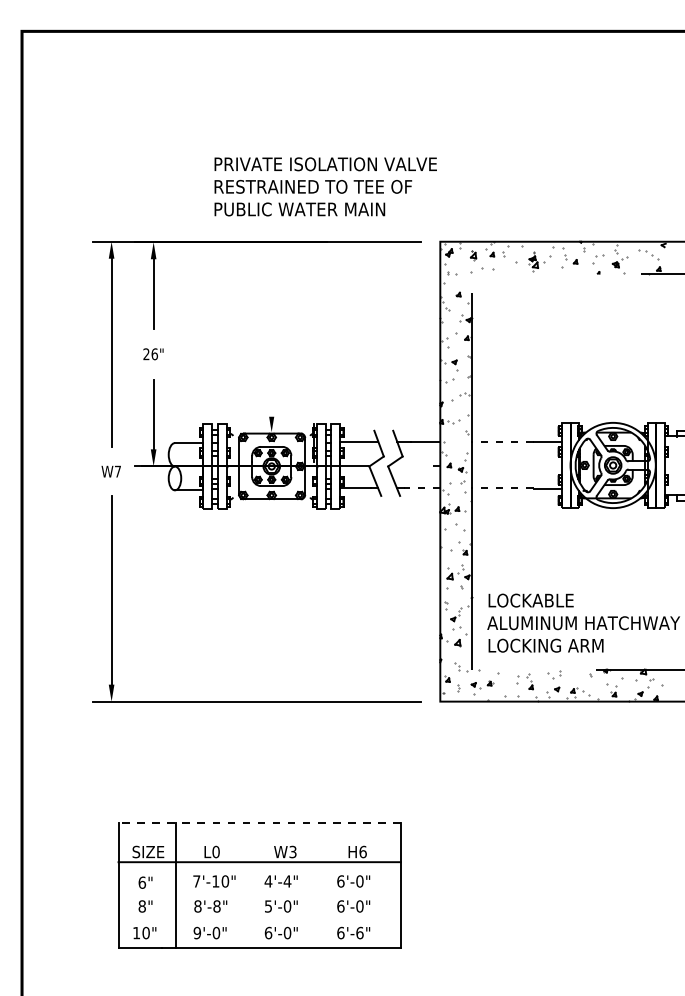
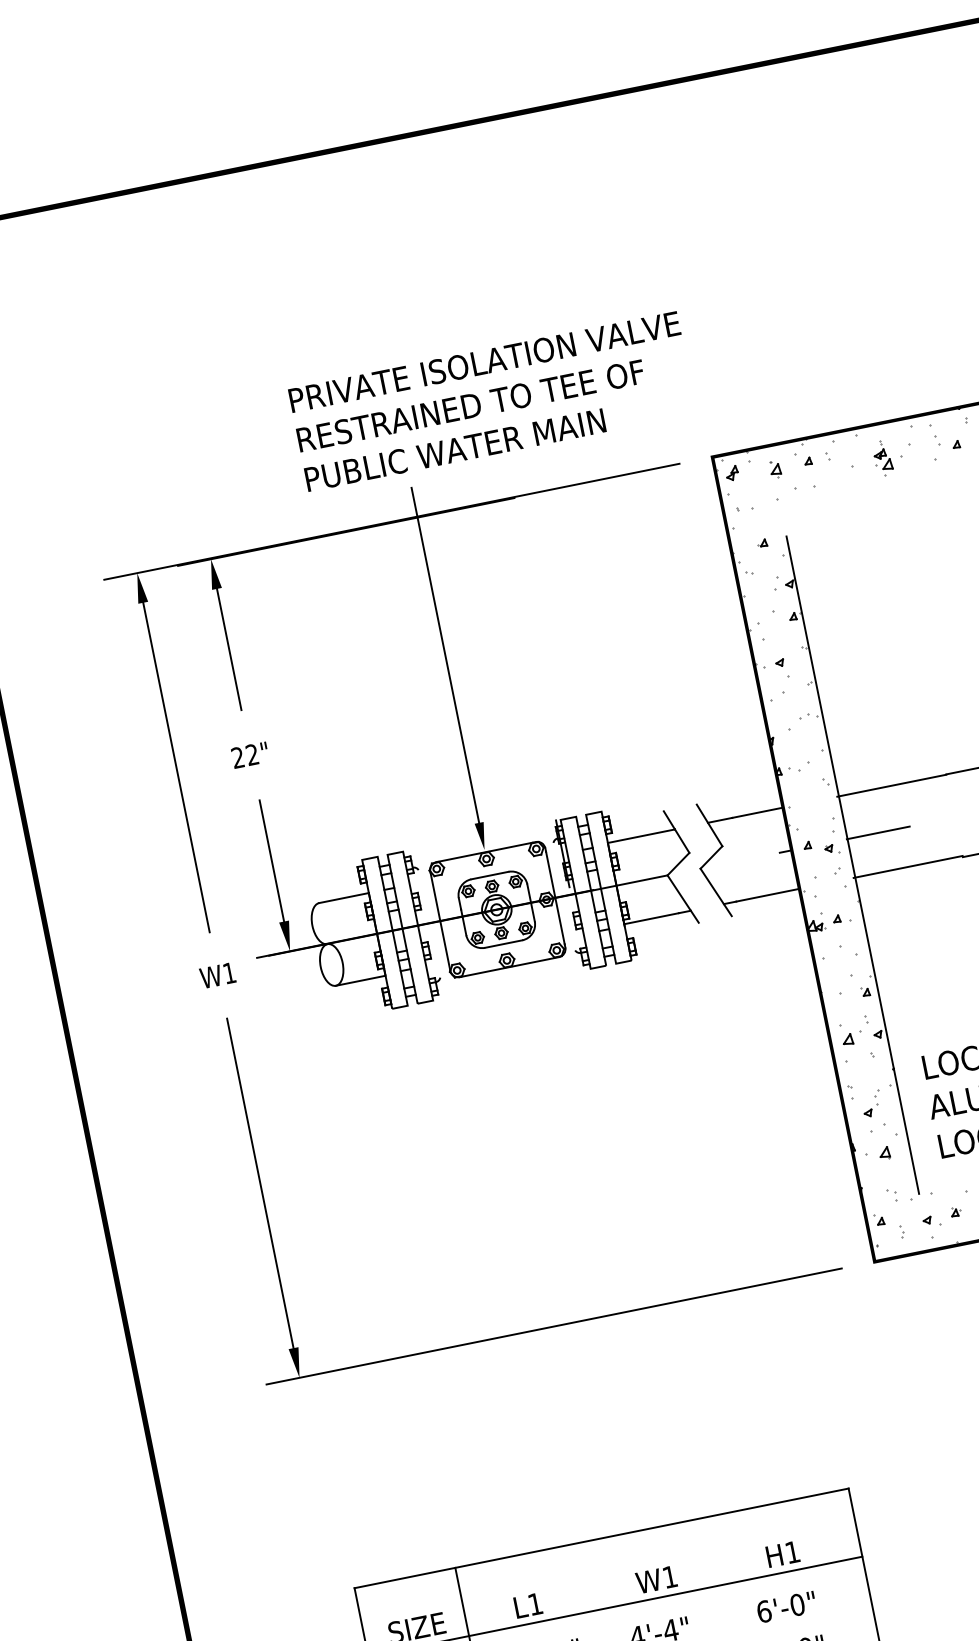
line: (271, 320) -> (444, 654), added
text: (154, 354) -> (252, 755), 26" -> 22"
line: (501, 442) -> (890, 786), dashed -> solid
line: (489, 466) -> (877, 833), added
text: (117, 471) -> (228, 973), W7 -> W1
line: (421, 488) -> (766, 895), dashed -> solid
line: (501, 488) -> (906, 867), dashed -> solid
line: (259, 823) -> (601, 1538), dashed -> solid
text: (215, 851) -> (534, 1603), L0 -> L1
text: (292, 851) -> (668, 1576), W3 -> W1
text: (362, 851) -> (791, 1551), H6 -> H1

